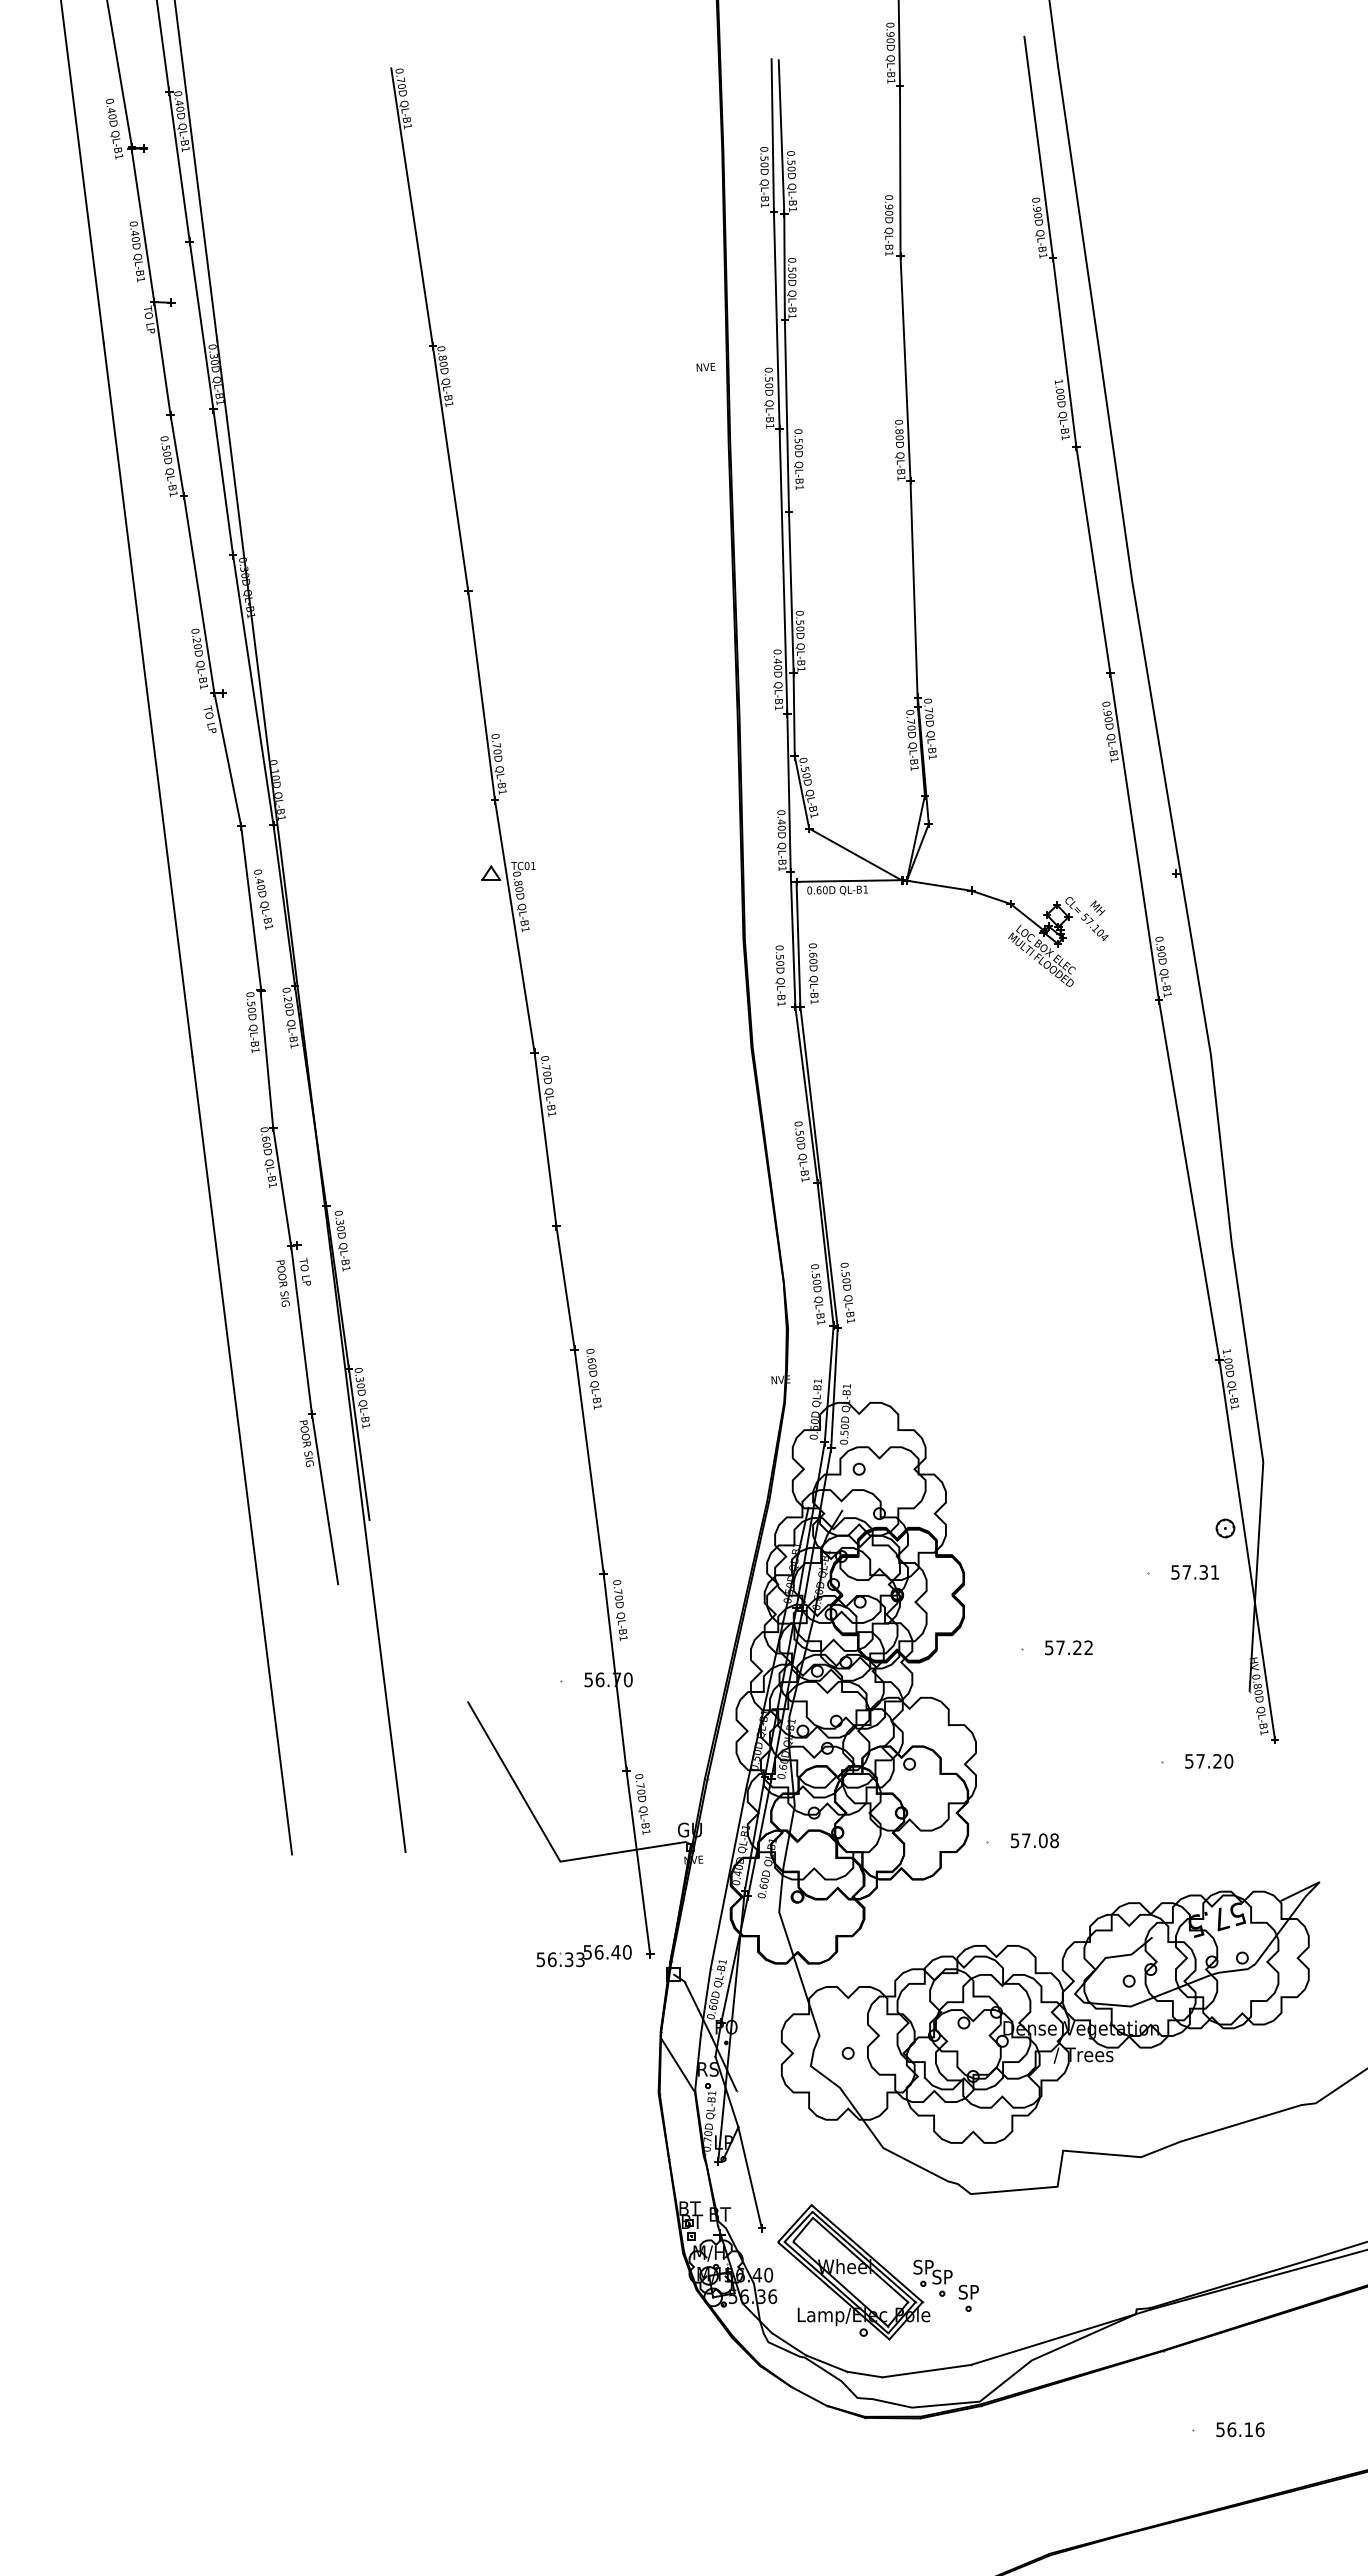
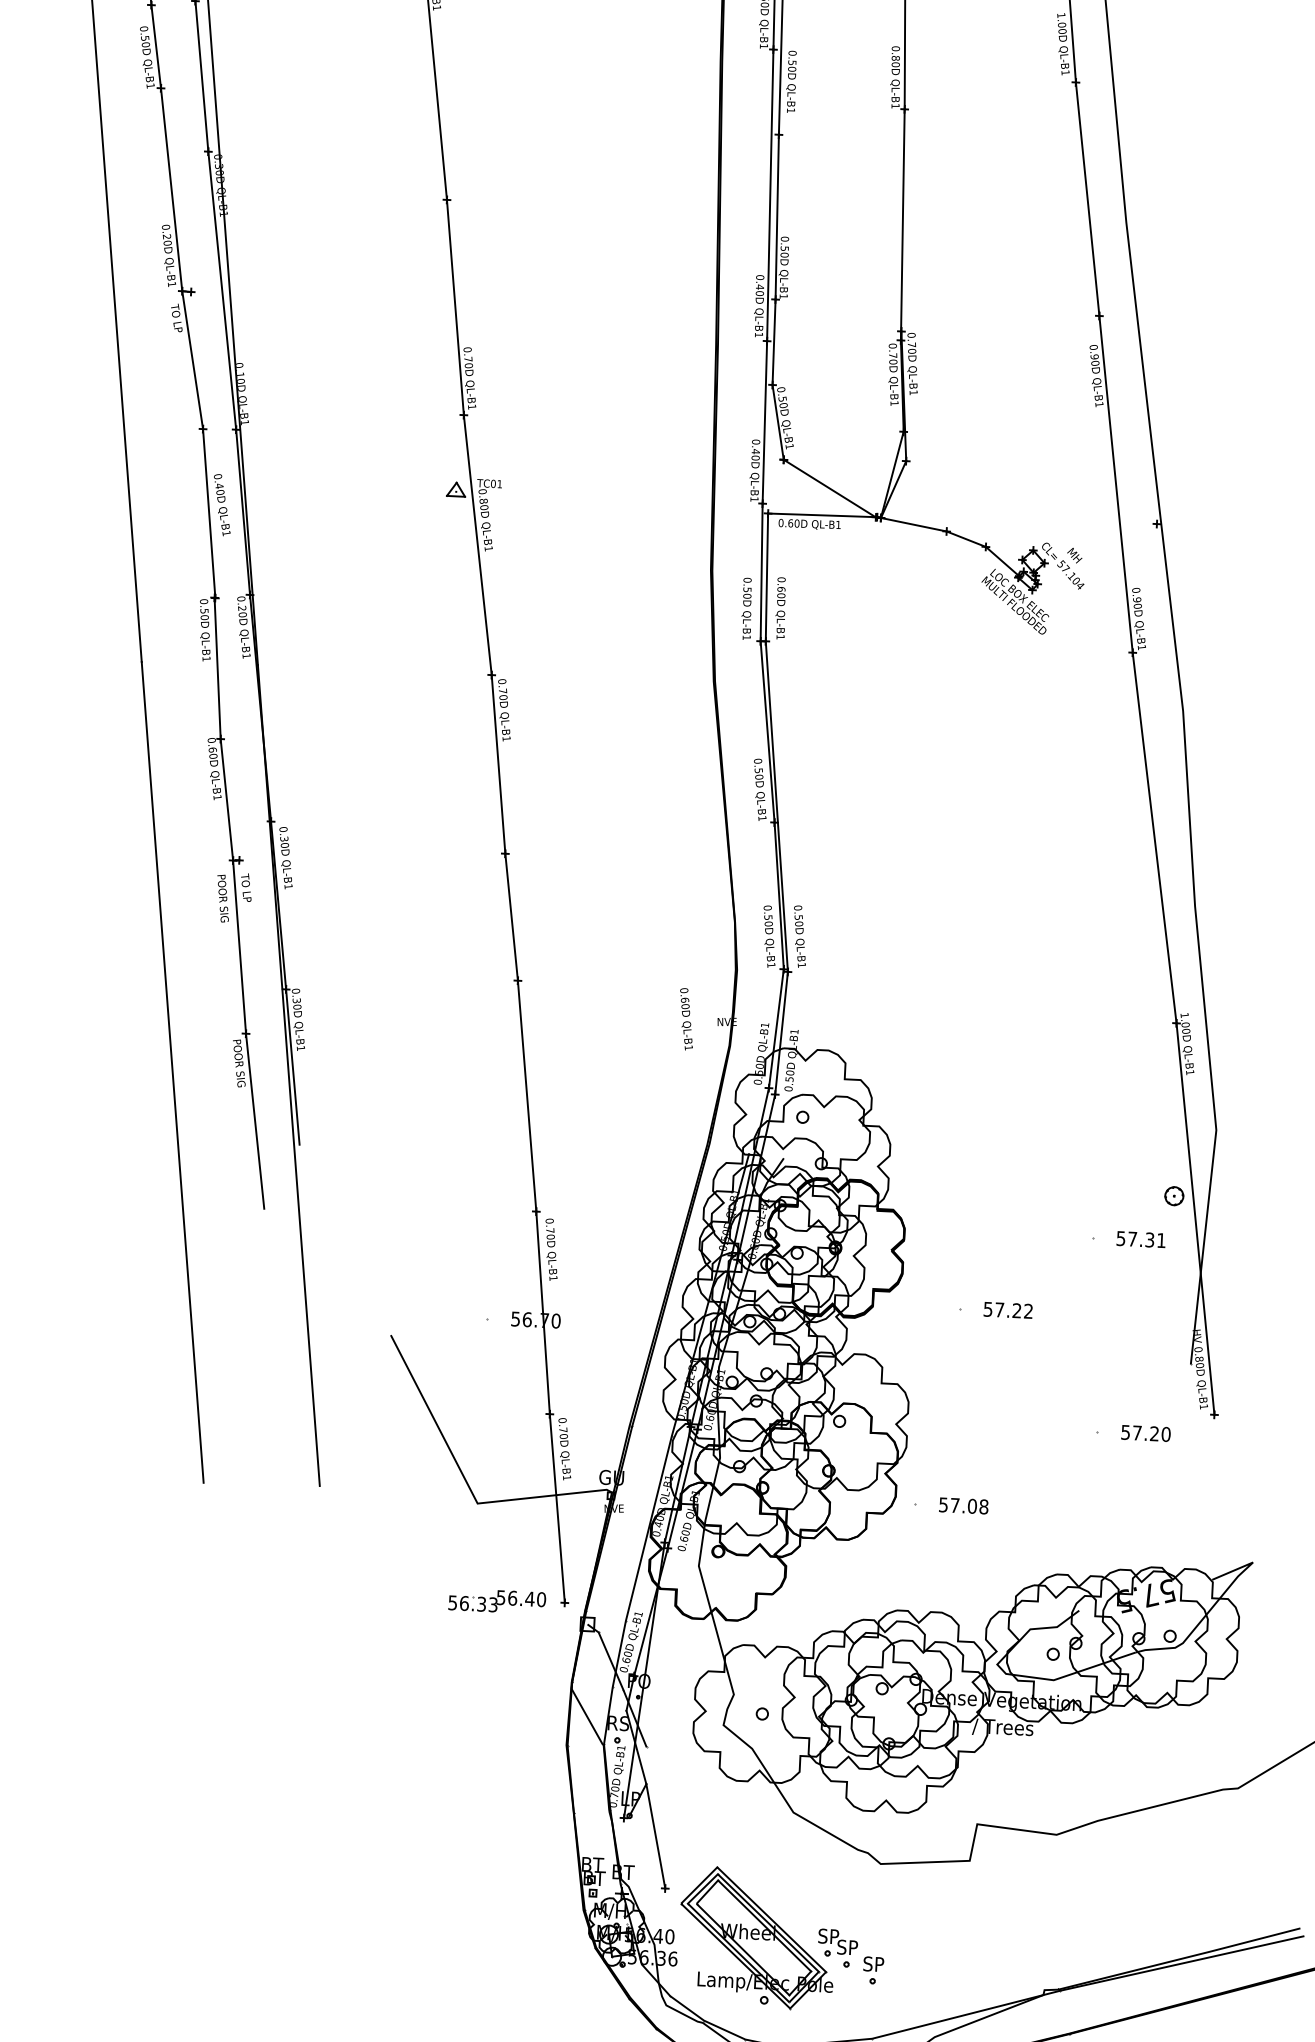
text: (593, 1378) -> (685, 1018), moved

